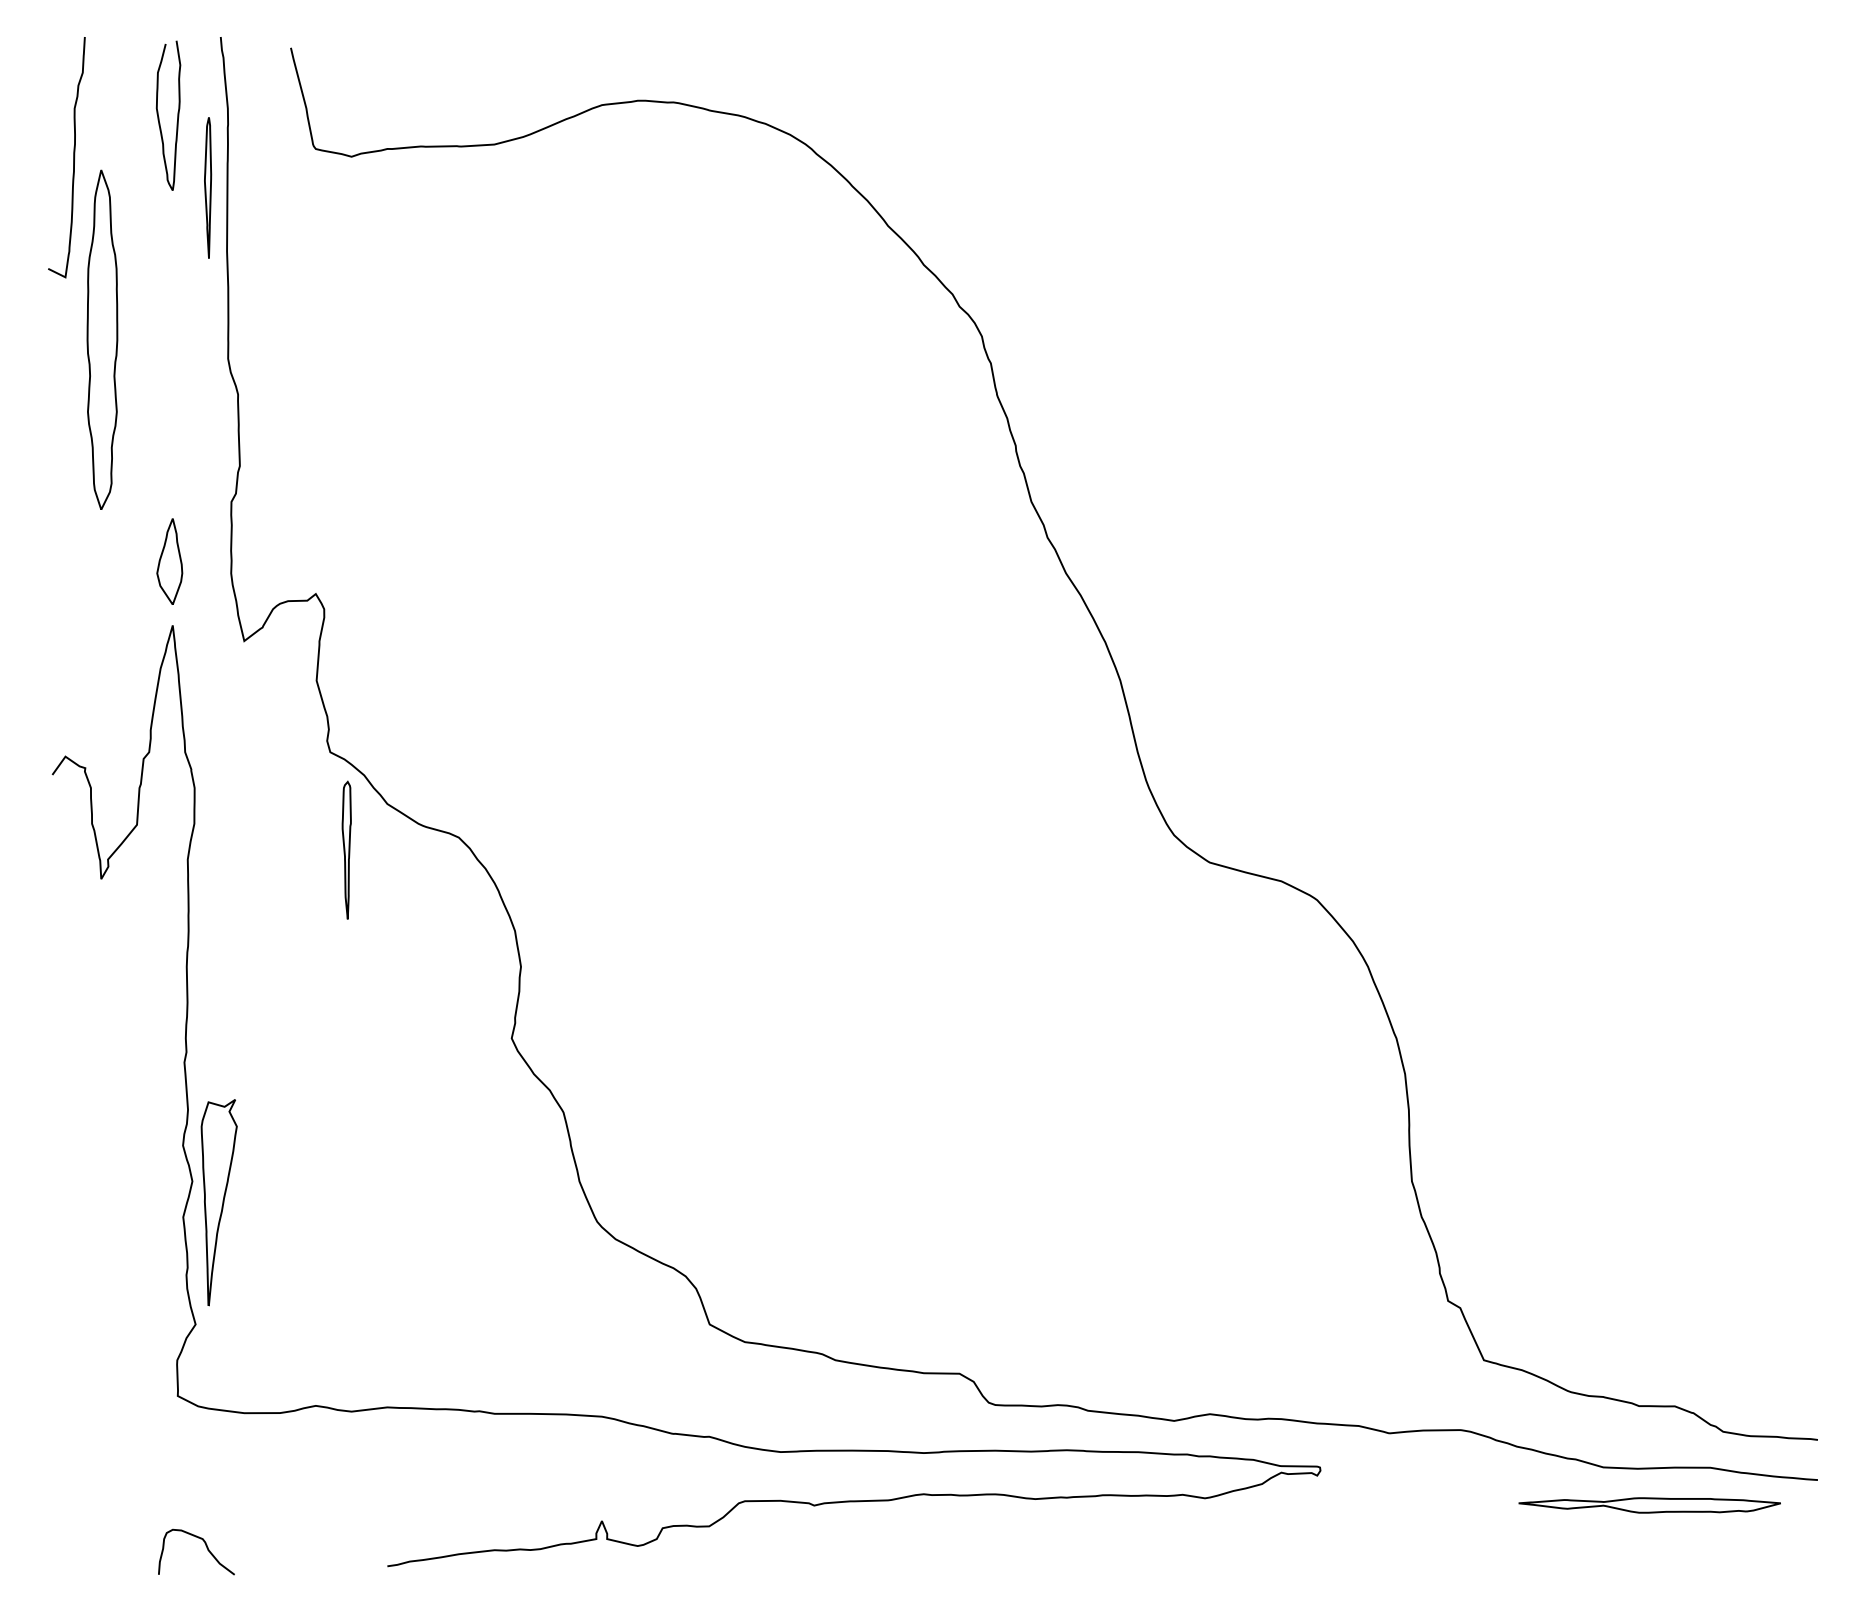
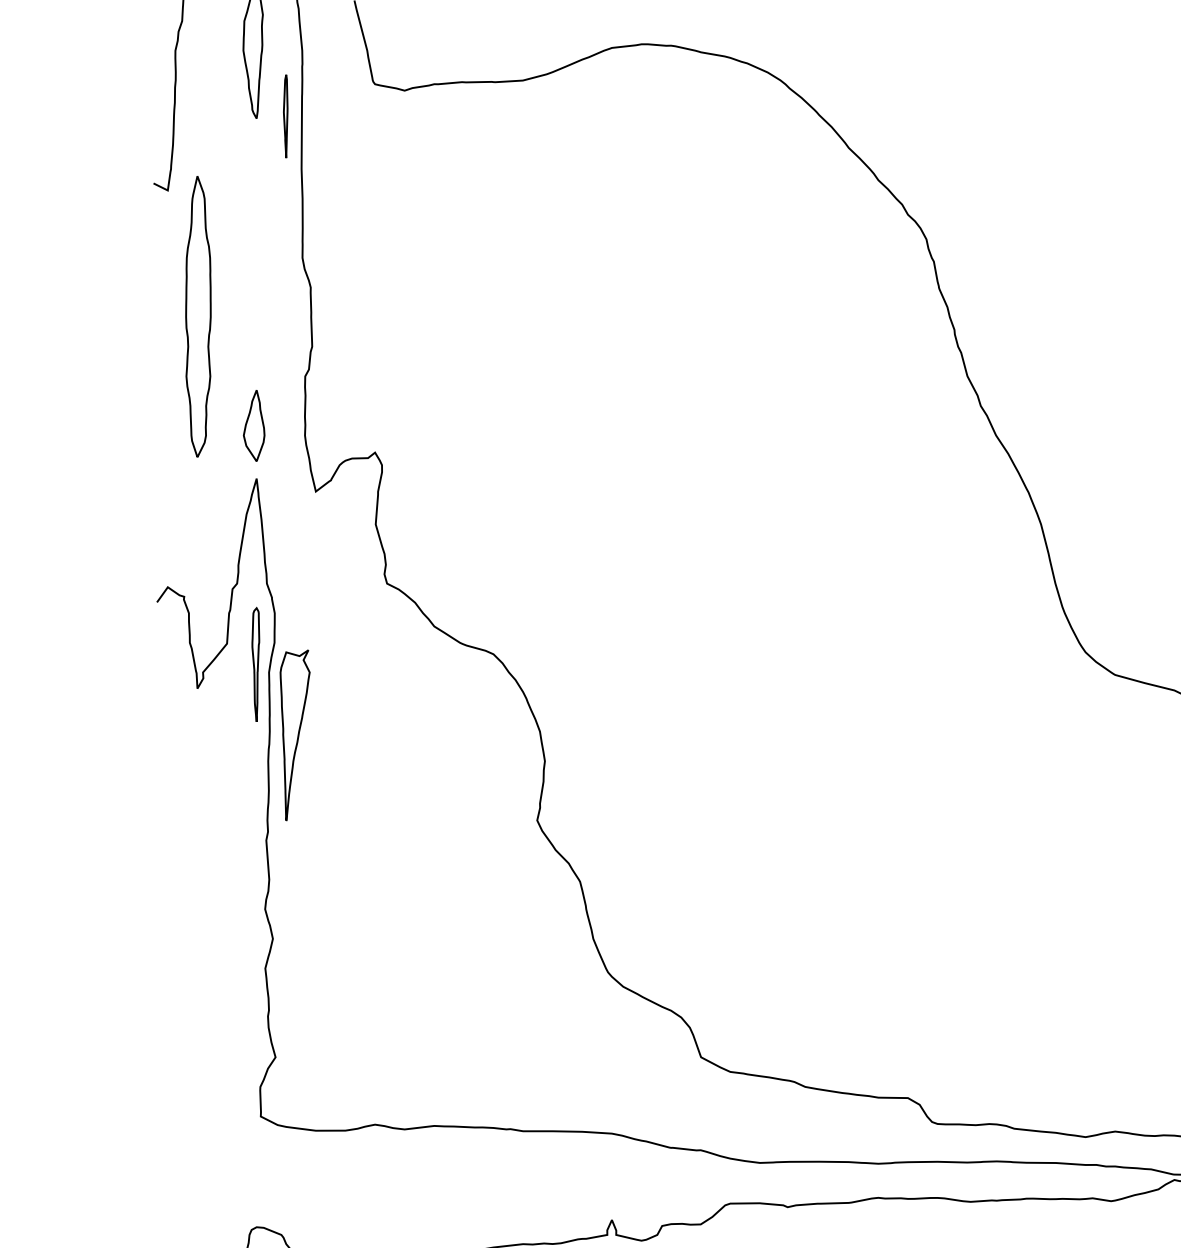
part: (207, 187) -> (285, 116), size x0.71
part: (102, 339) -> (198, 316), moved
part: (346, 849) -> (255, 664), moved
part: (218, 1202) -> (294, 735), moved

